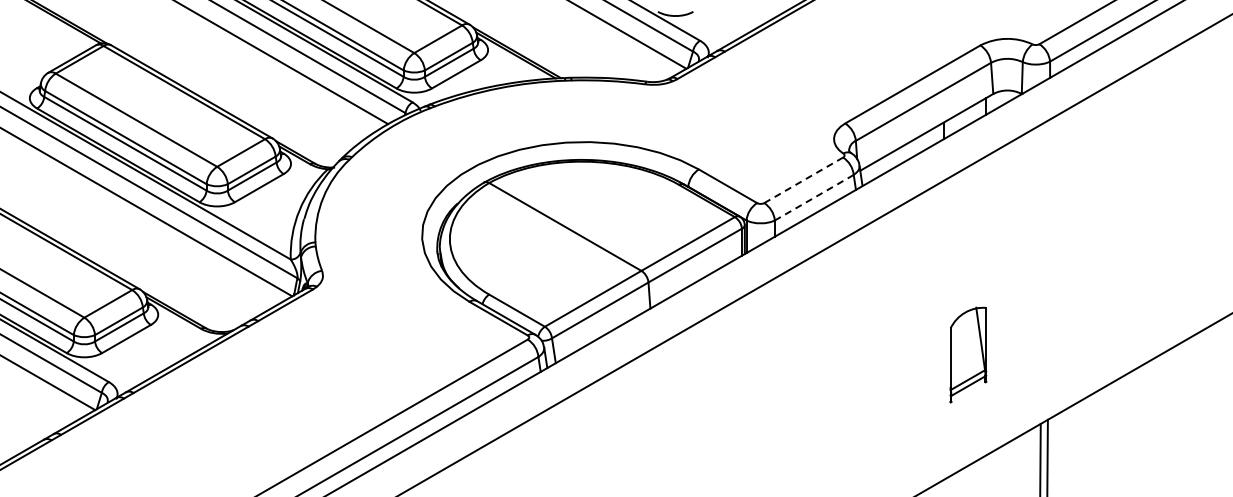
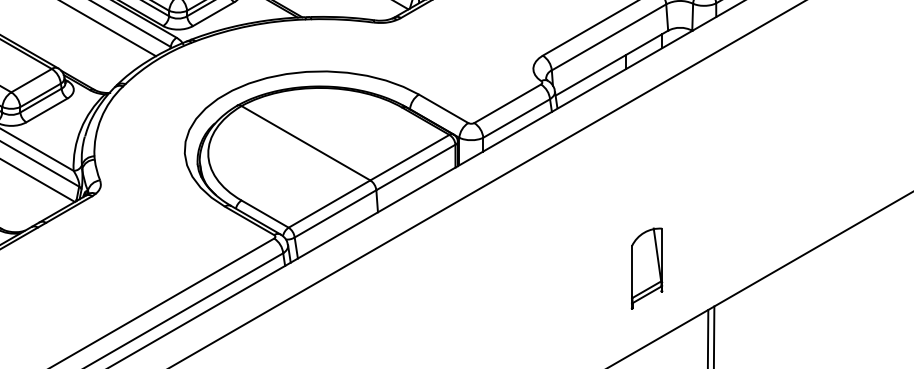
line: (803, 180) -> (507, 103), dashed -> solid
line: (814, 197) -> (516, 118), dashed -> solid
part: (968, 354) -> (647, 268), moved

